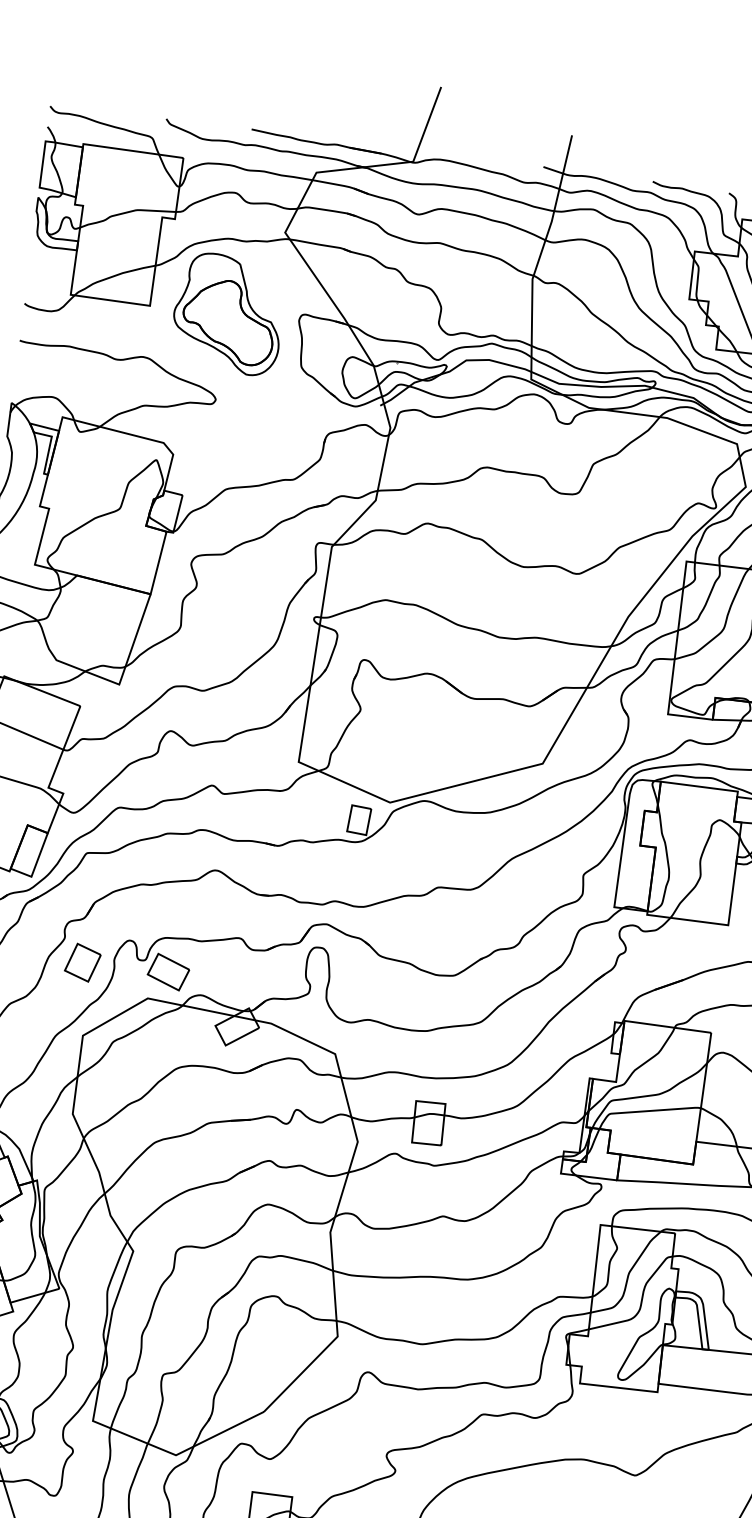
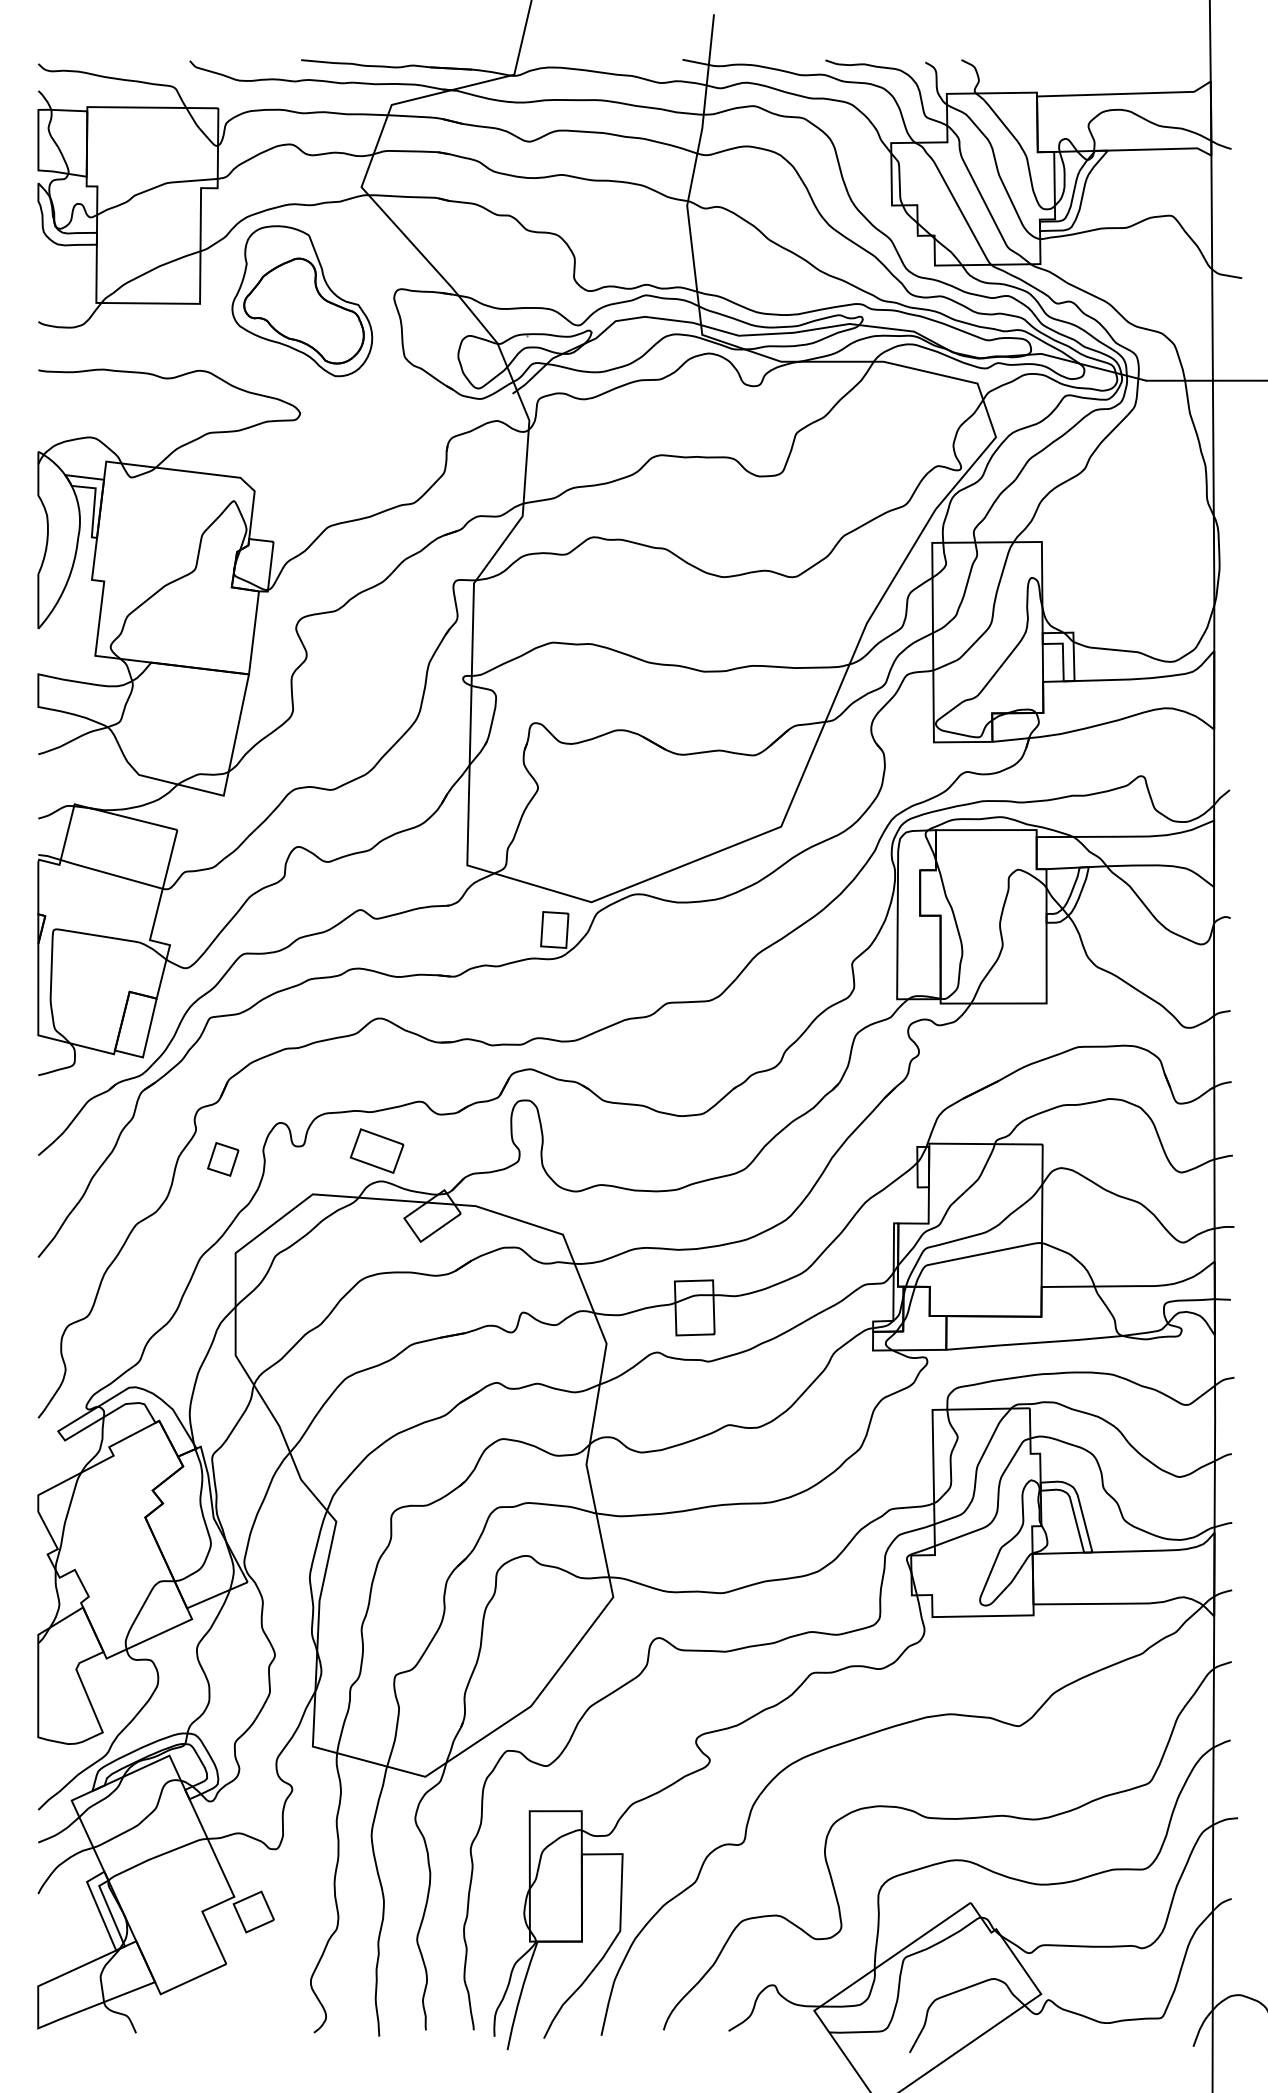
part: (82, 962) -> (222, 1159), size x0.7
part: (168, 971) -> (376, 1150), moved

